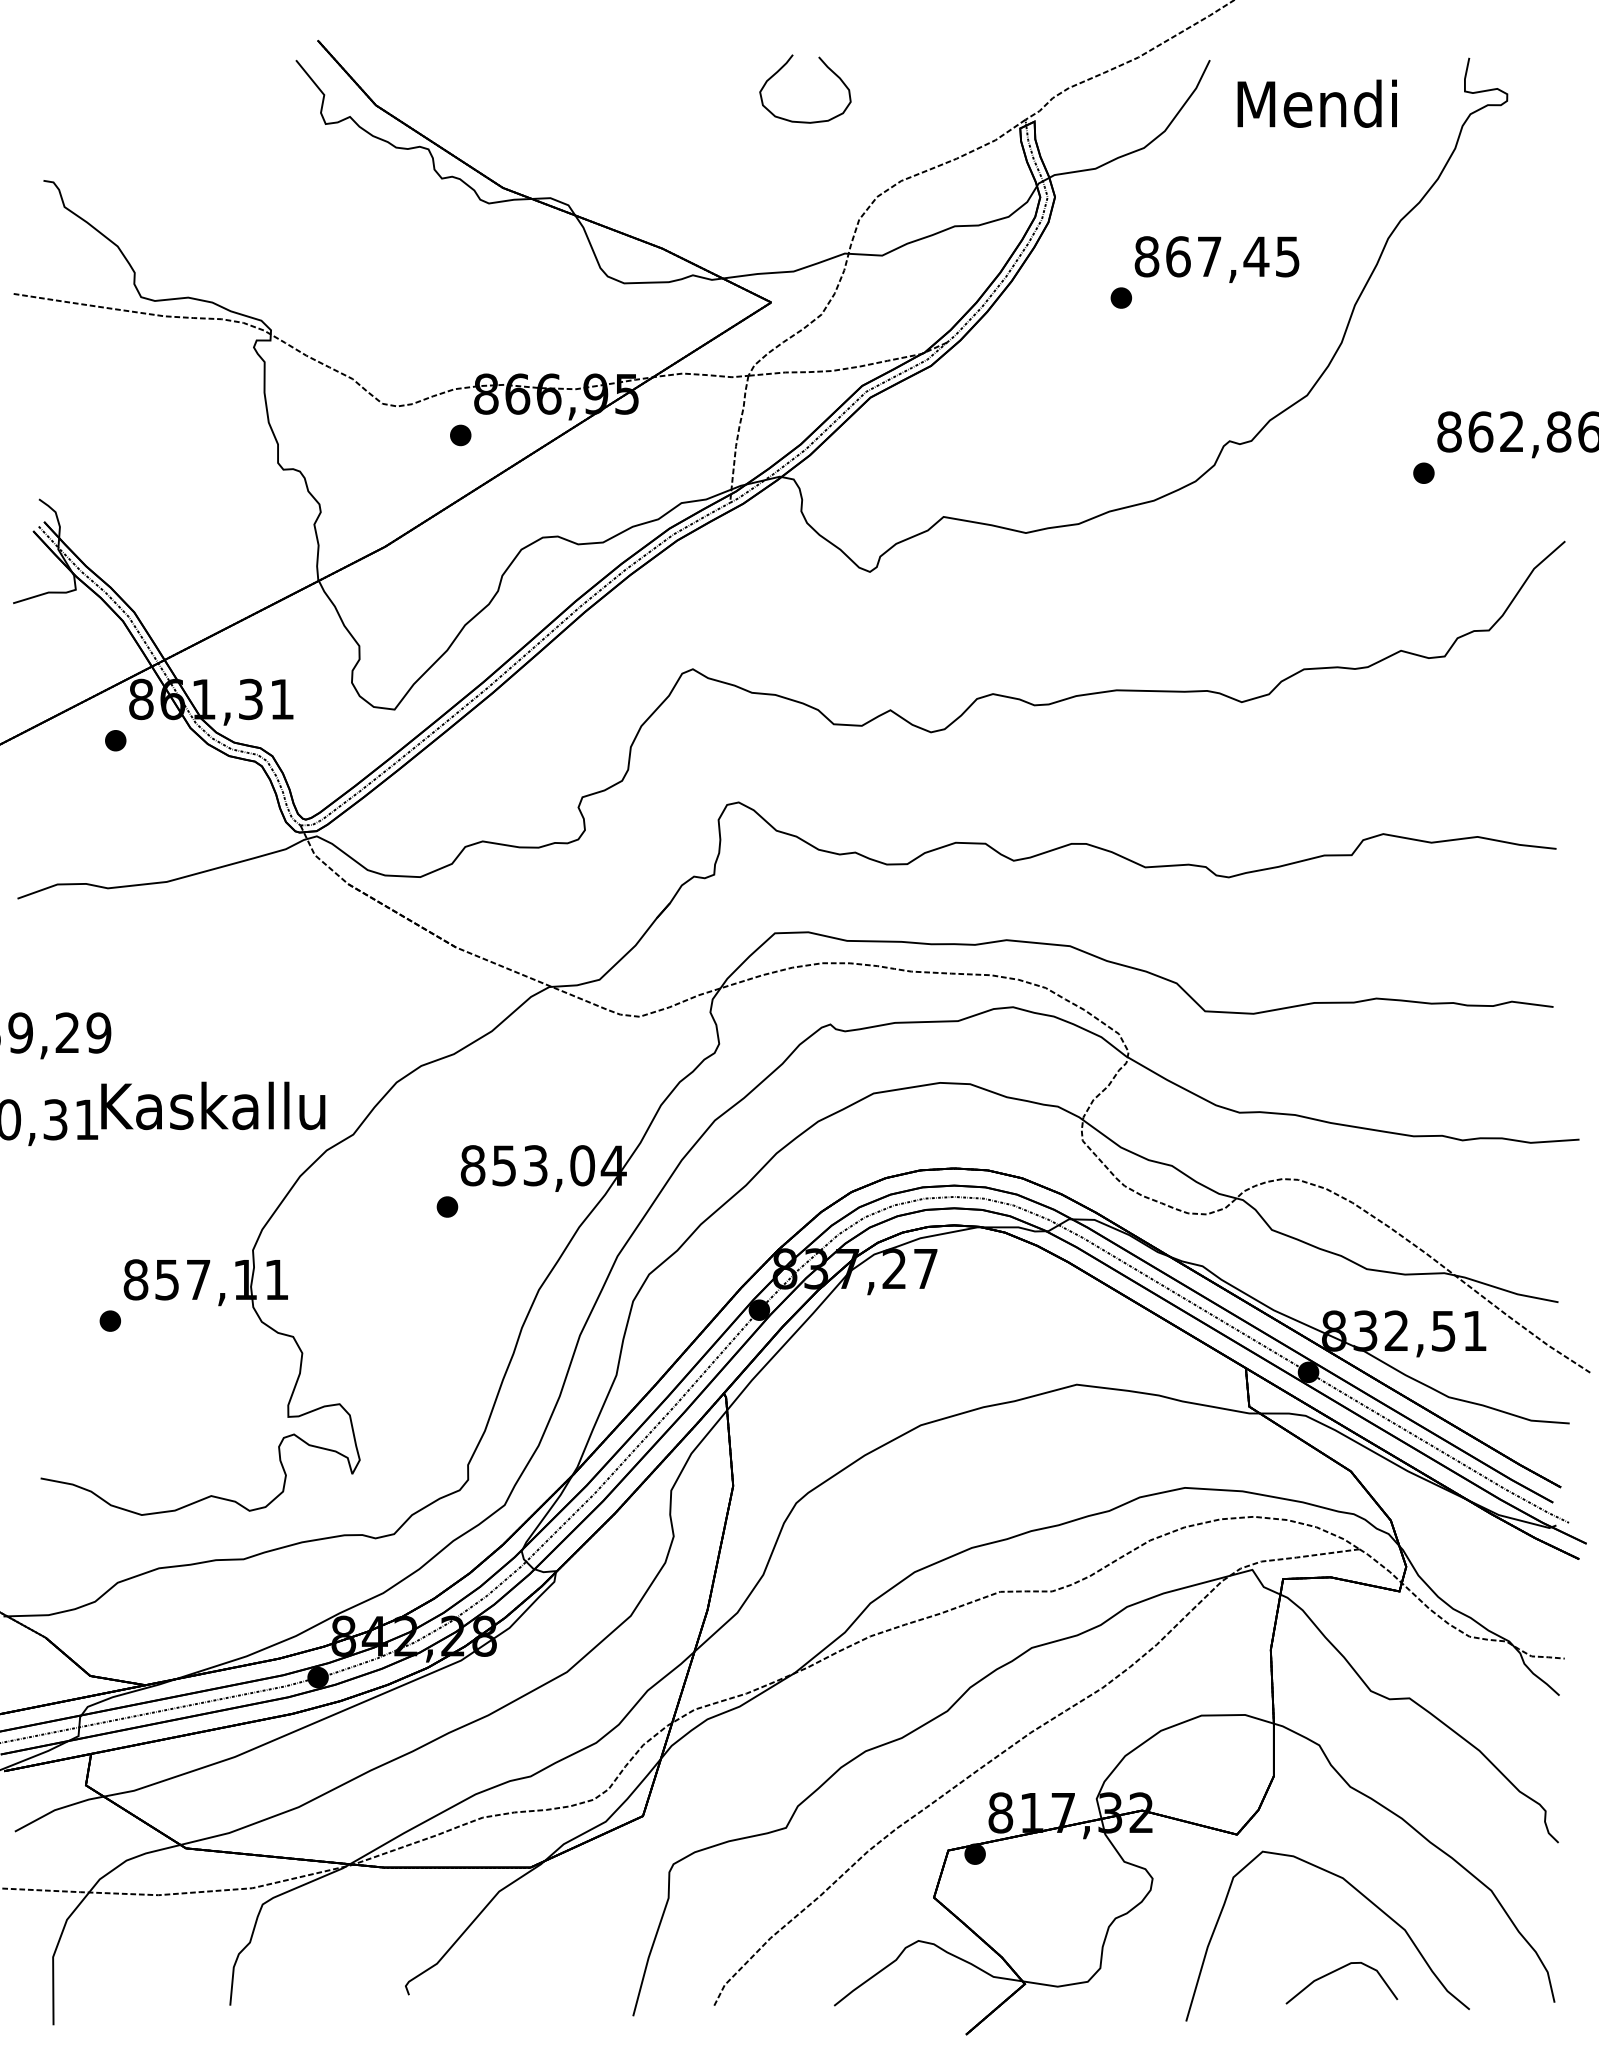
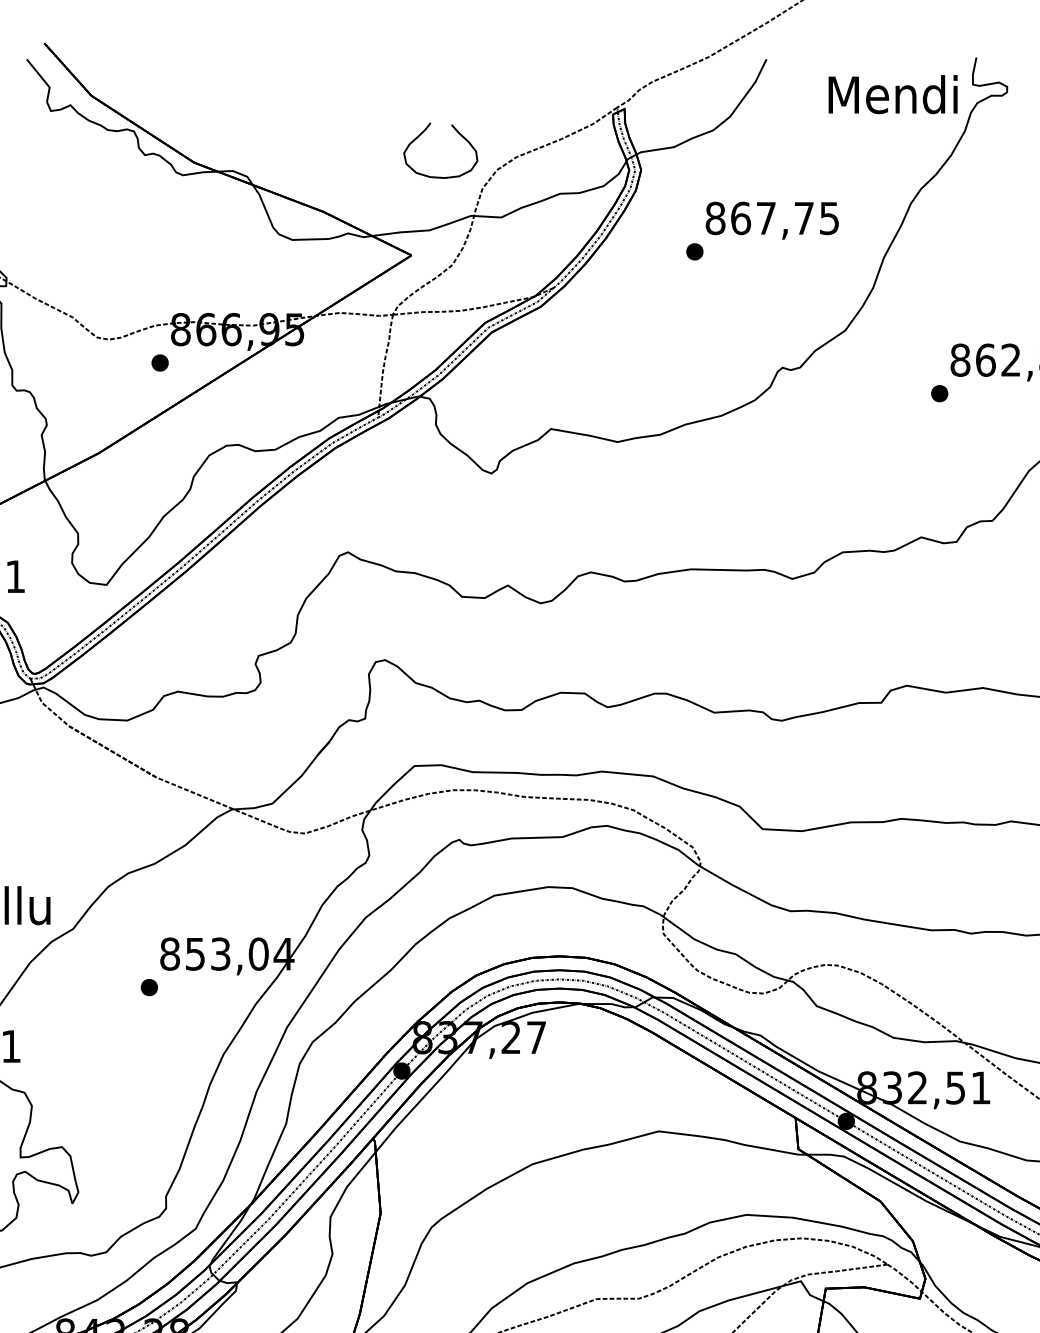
part: (826, 67) -> (457, 133), moved
text: (1316, 103) -> (892, 94), moved
text: (1256, 256) -> (804, 218), 867,45 -> 867,75

